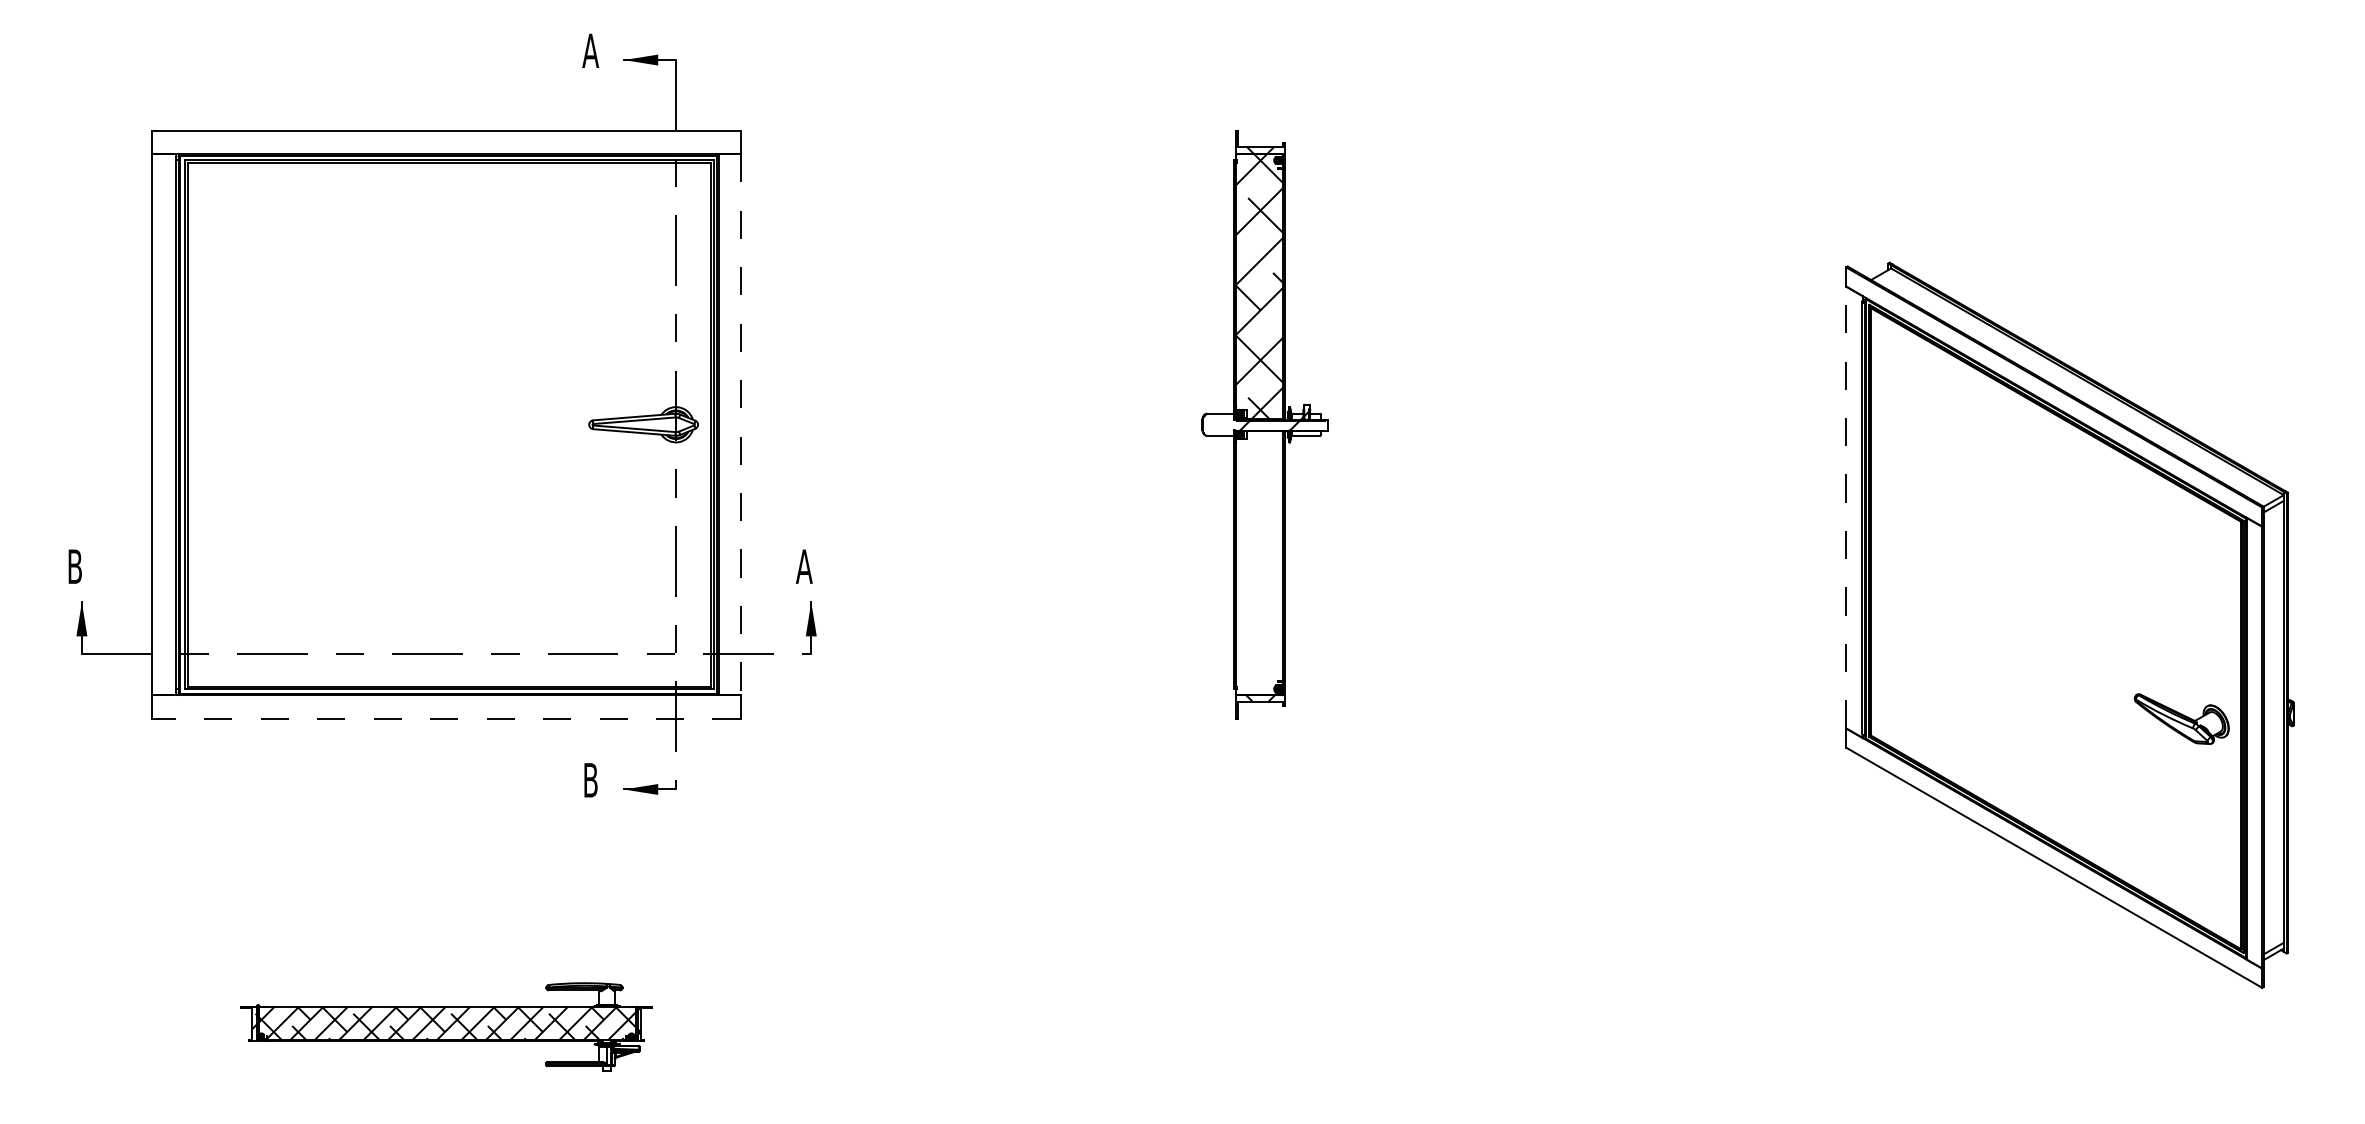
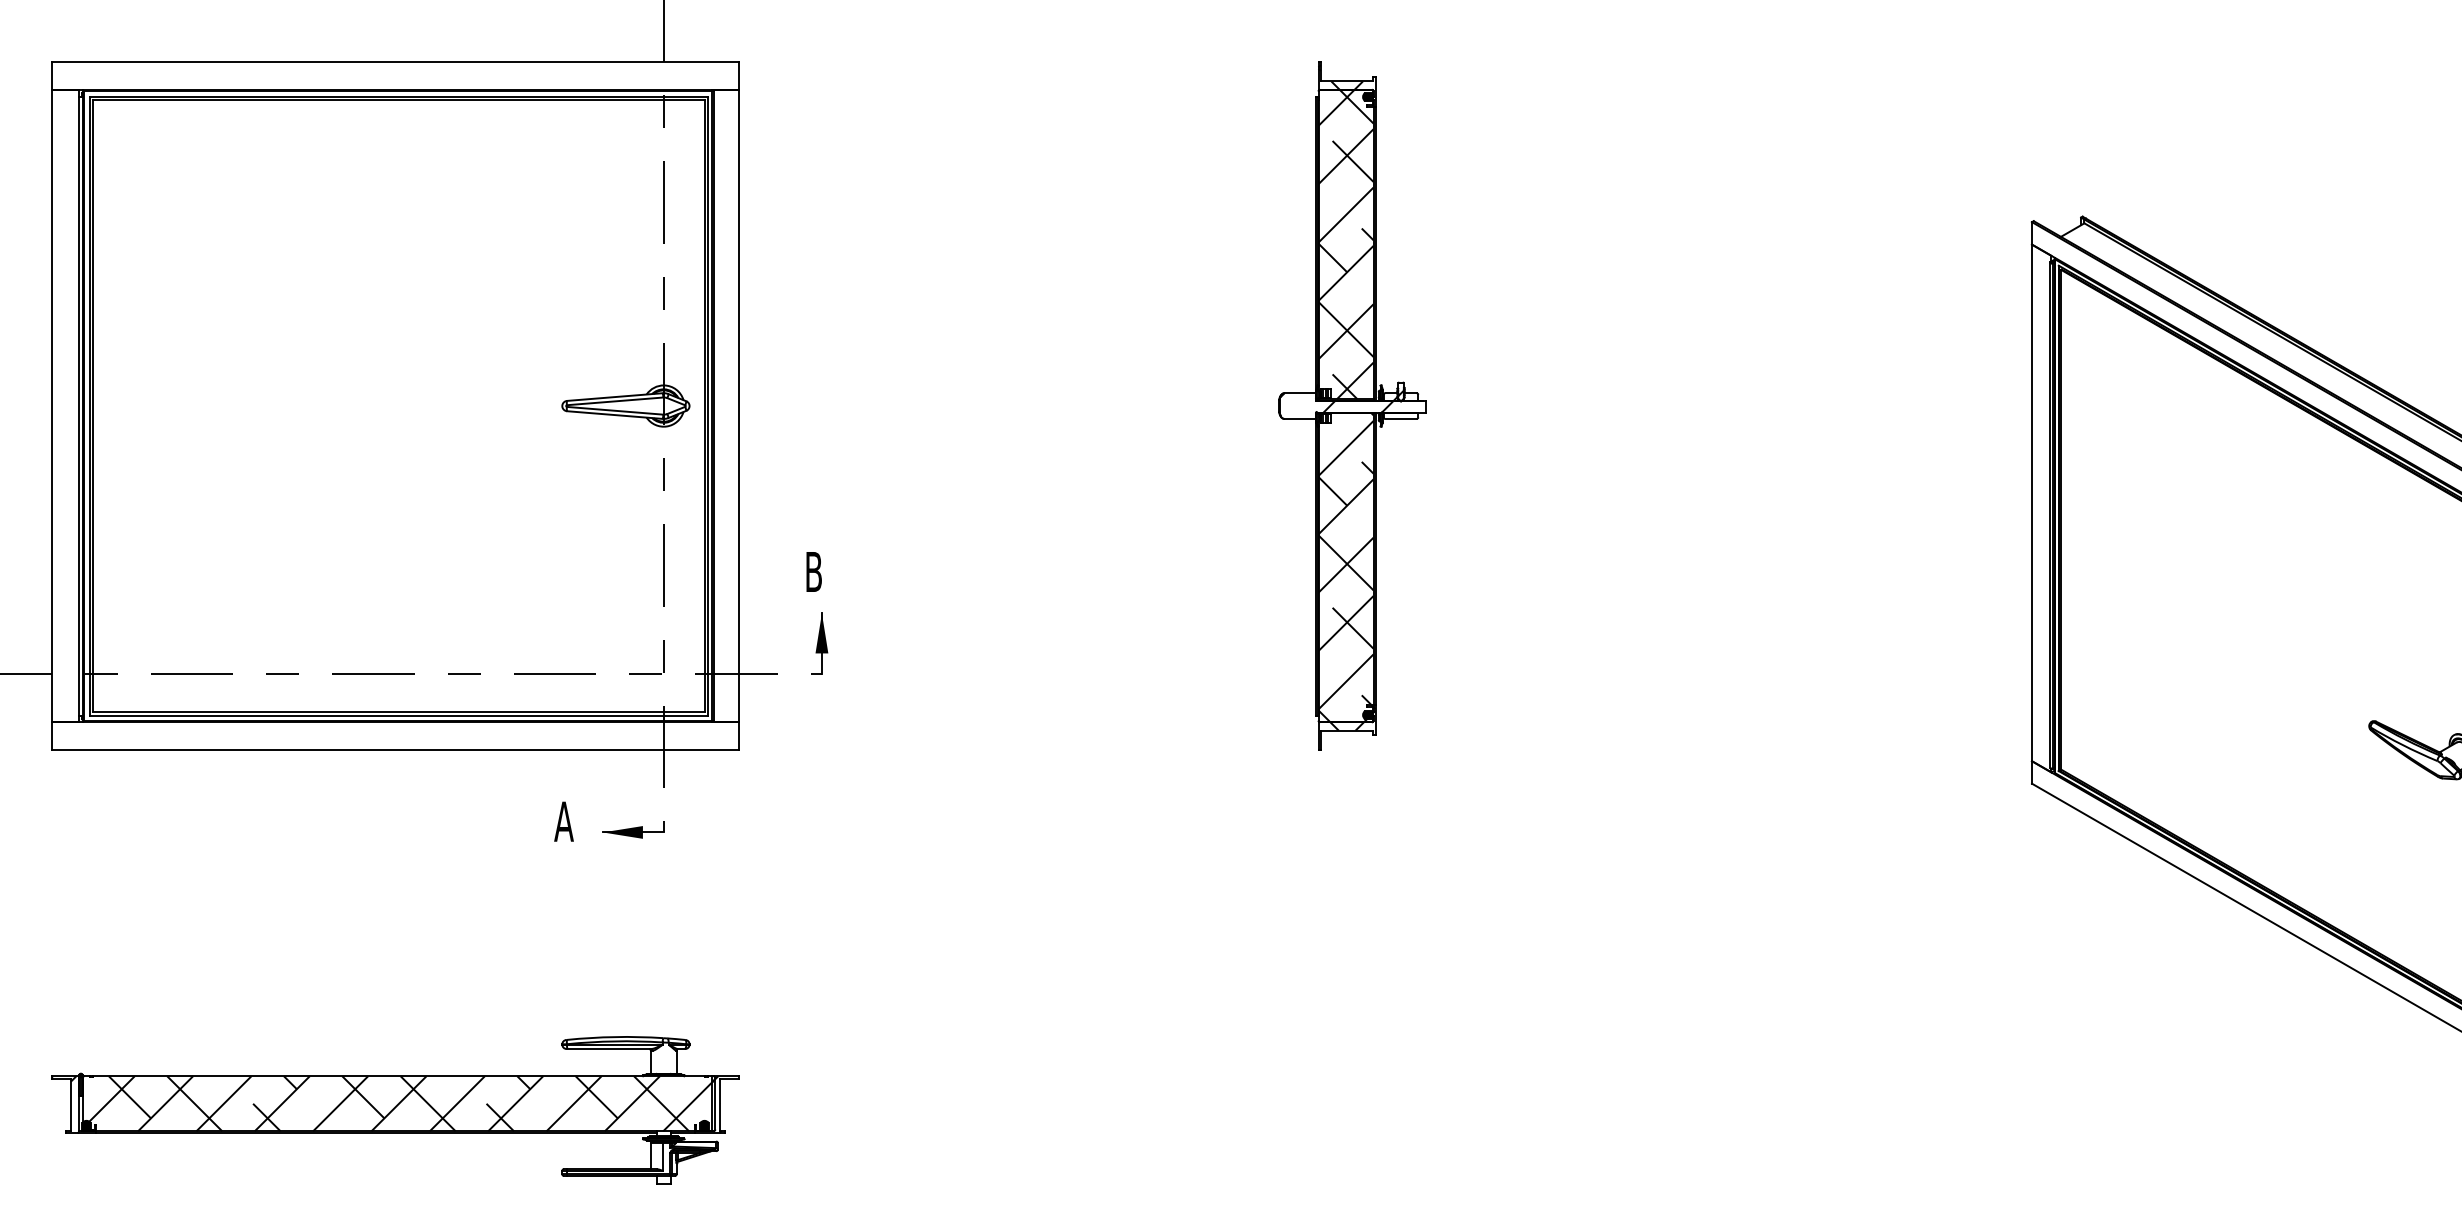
line: (740, 424) -> (739, 405), dashed -> solid
line: (1846, 507) -> (2032, 502), dashed -> solid
hatch: (1259, 562) -> (1345, 567), added
text: (804, 566) -> (813, 571), A -> B
line: (446, 718) -> (395, 749), dashed -> solid
text: (590, 780) -> (563, 821), B -> A
part: (446, 1026) -> (395, 1109), size x1.43

